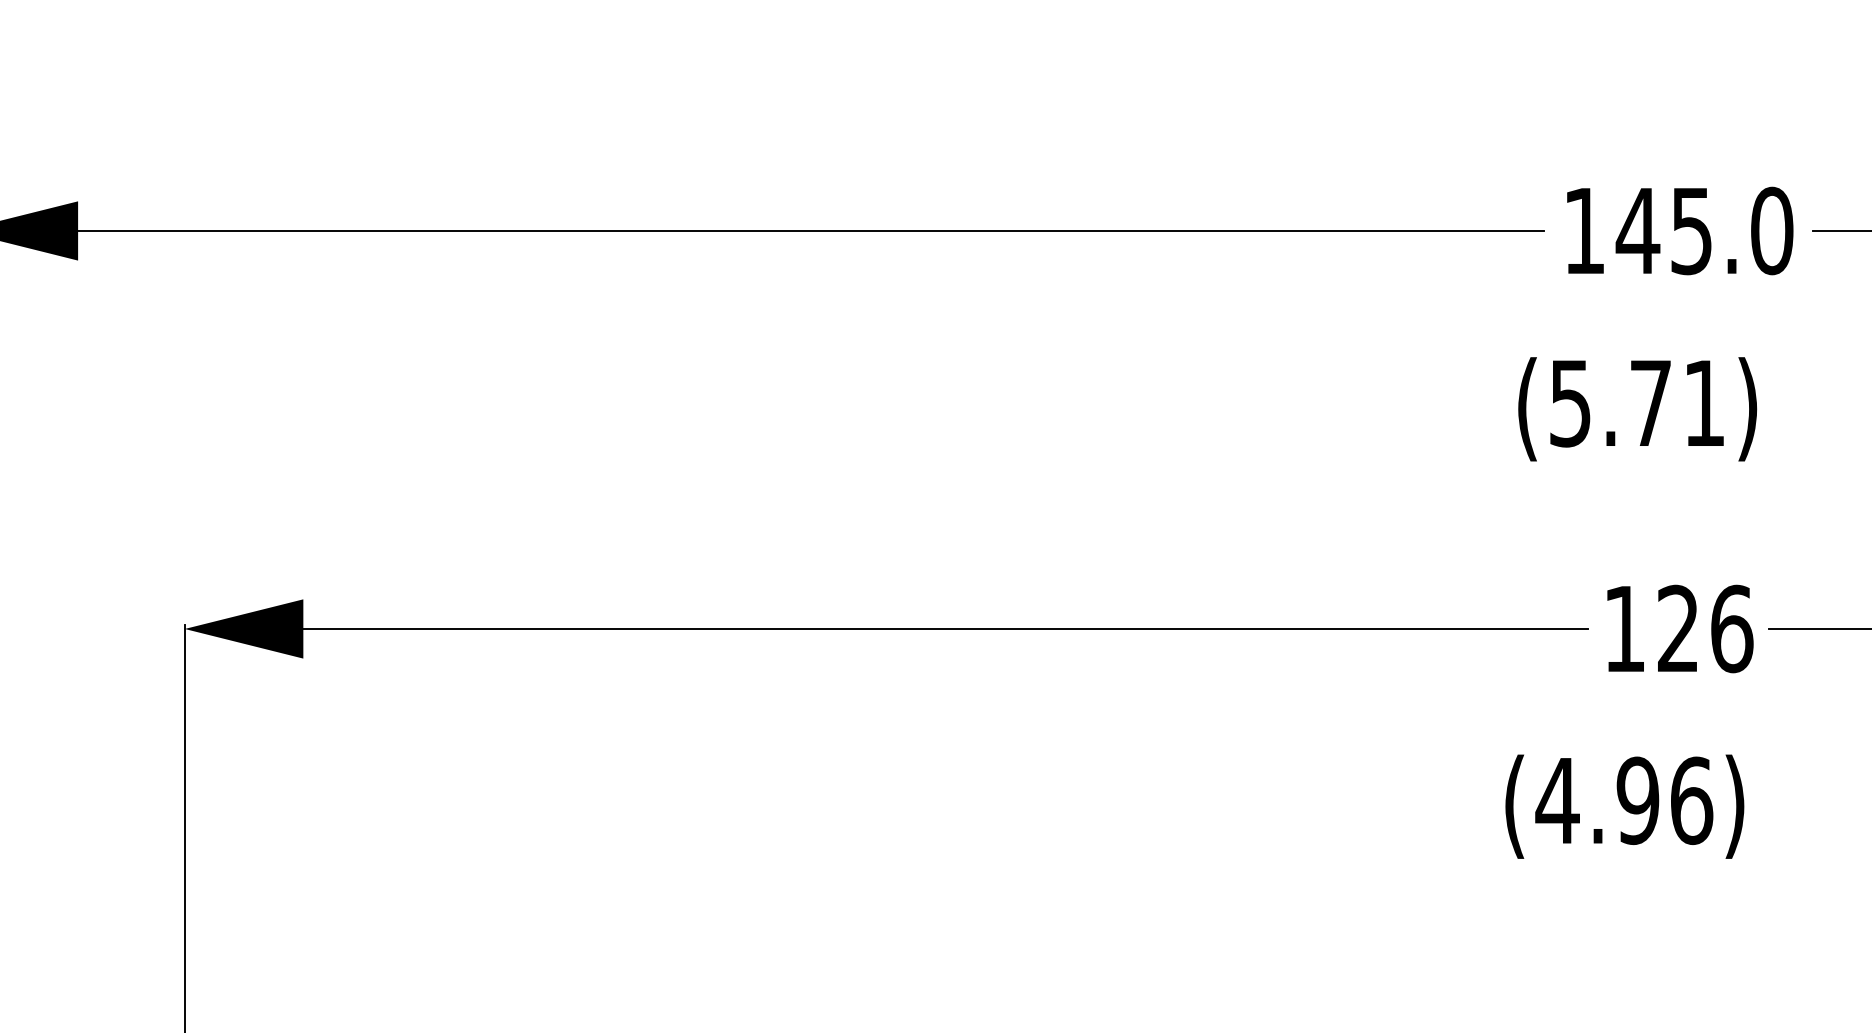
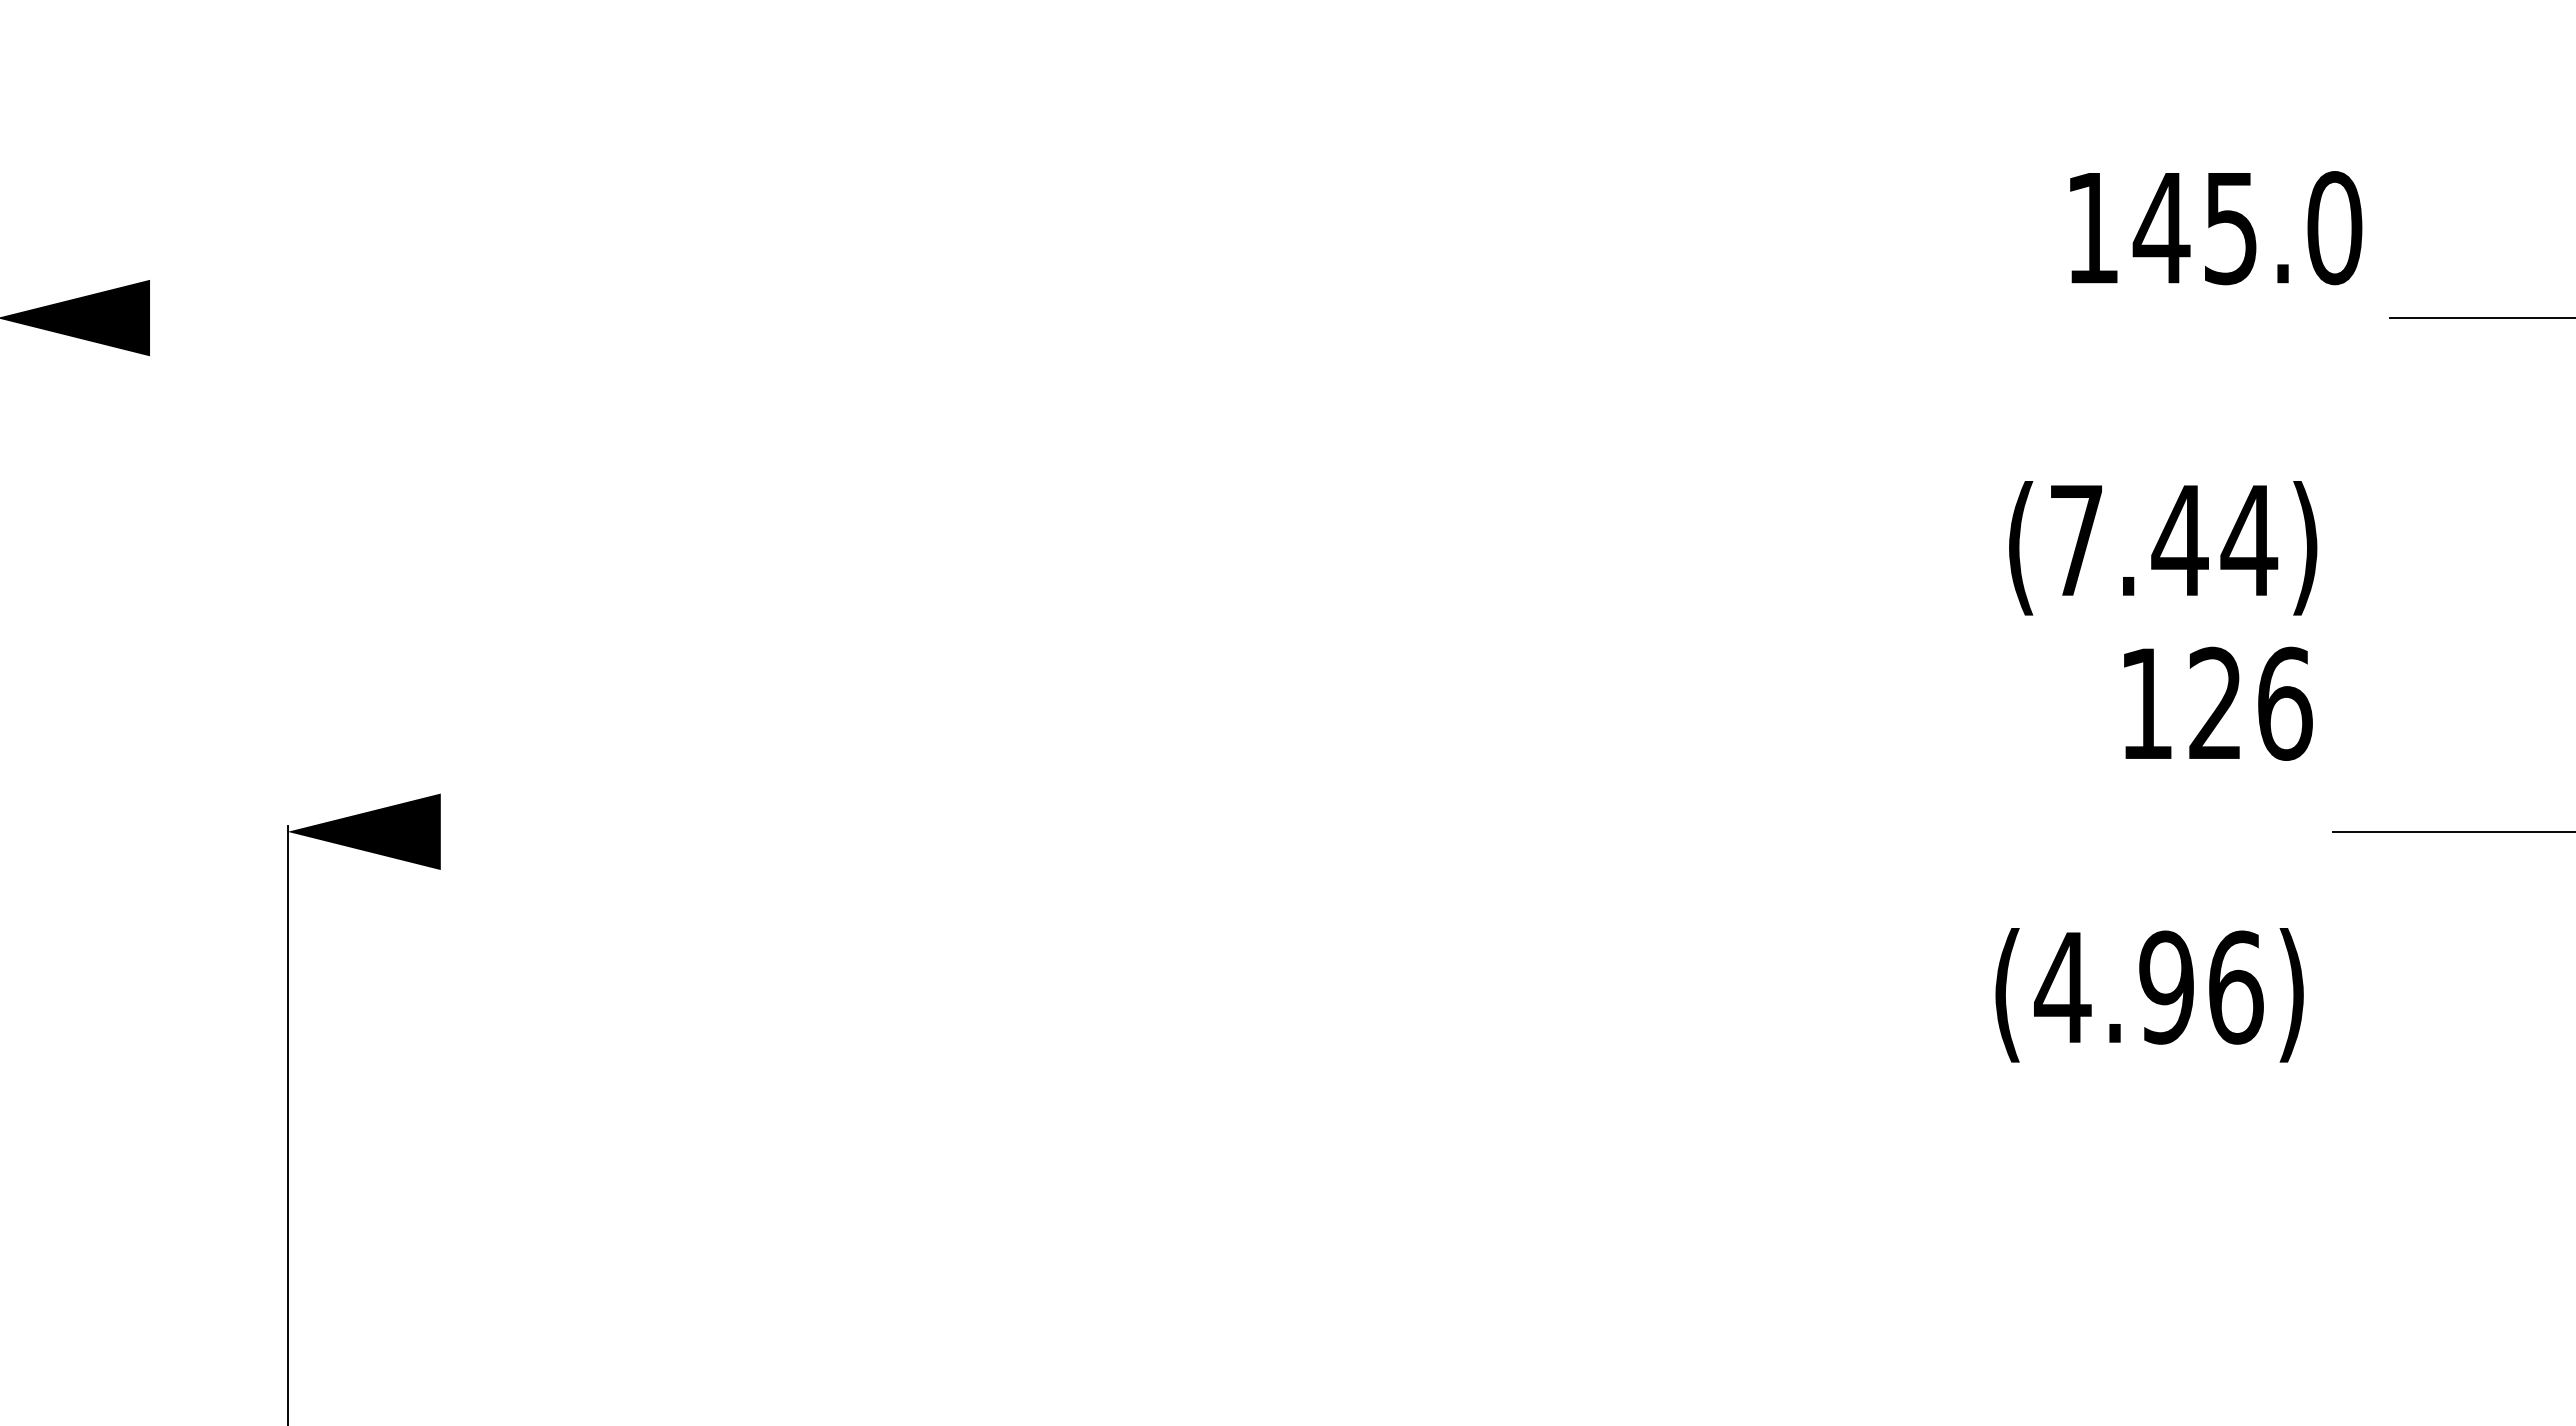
line: (810, 231) -> (1095, 318), removed
text: (1680, 231) -> (2216, 228), moved
text: (1638, 404) -> (2164, 541), (5.71) -> (7.44)
line: (945, 628) -> (1269, 831), removed
text: (1680, 628) -> (2218, 703), moved
text: (1624, 806) -> (2149, 995), moved

